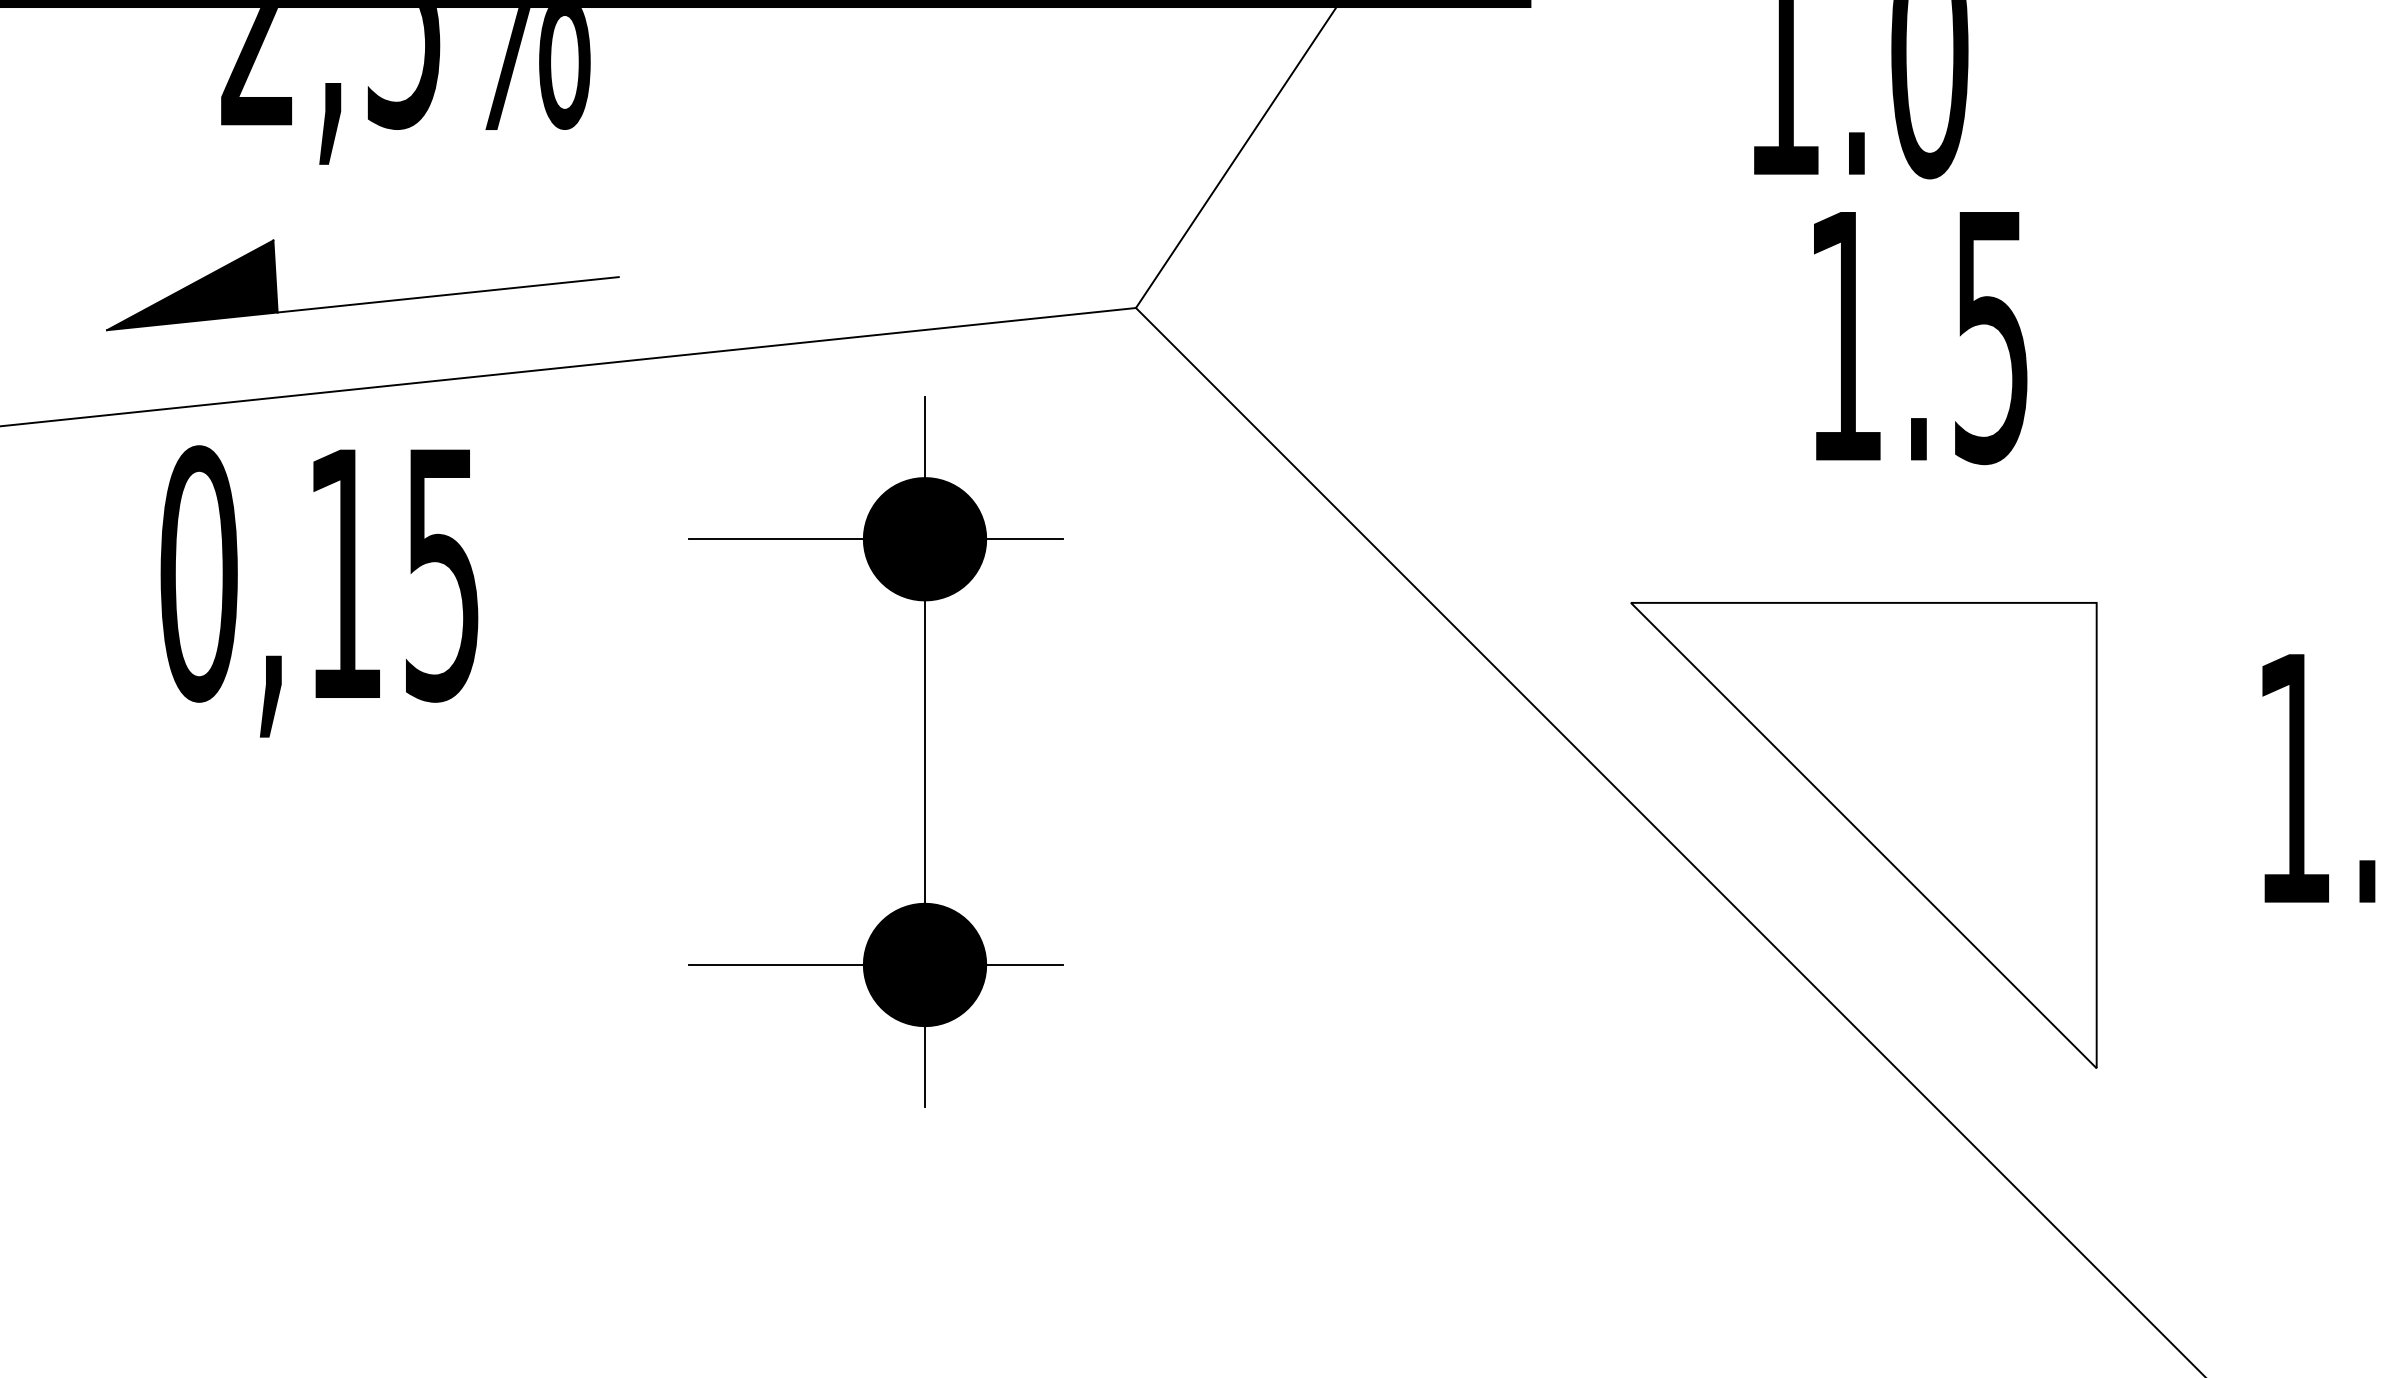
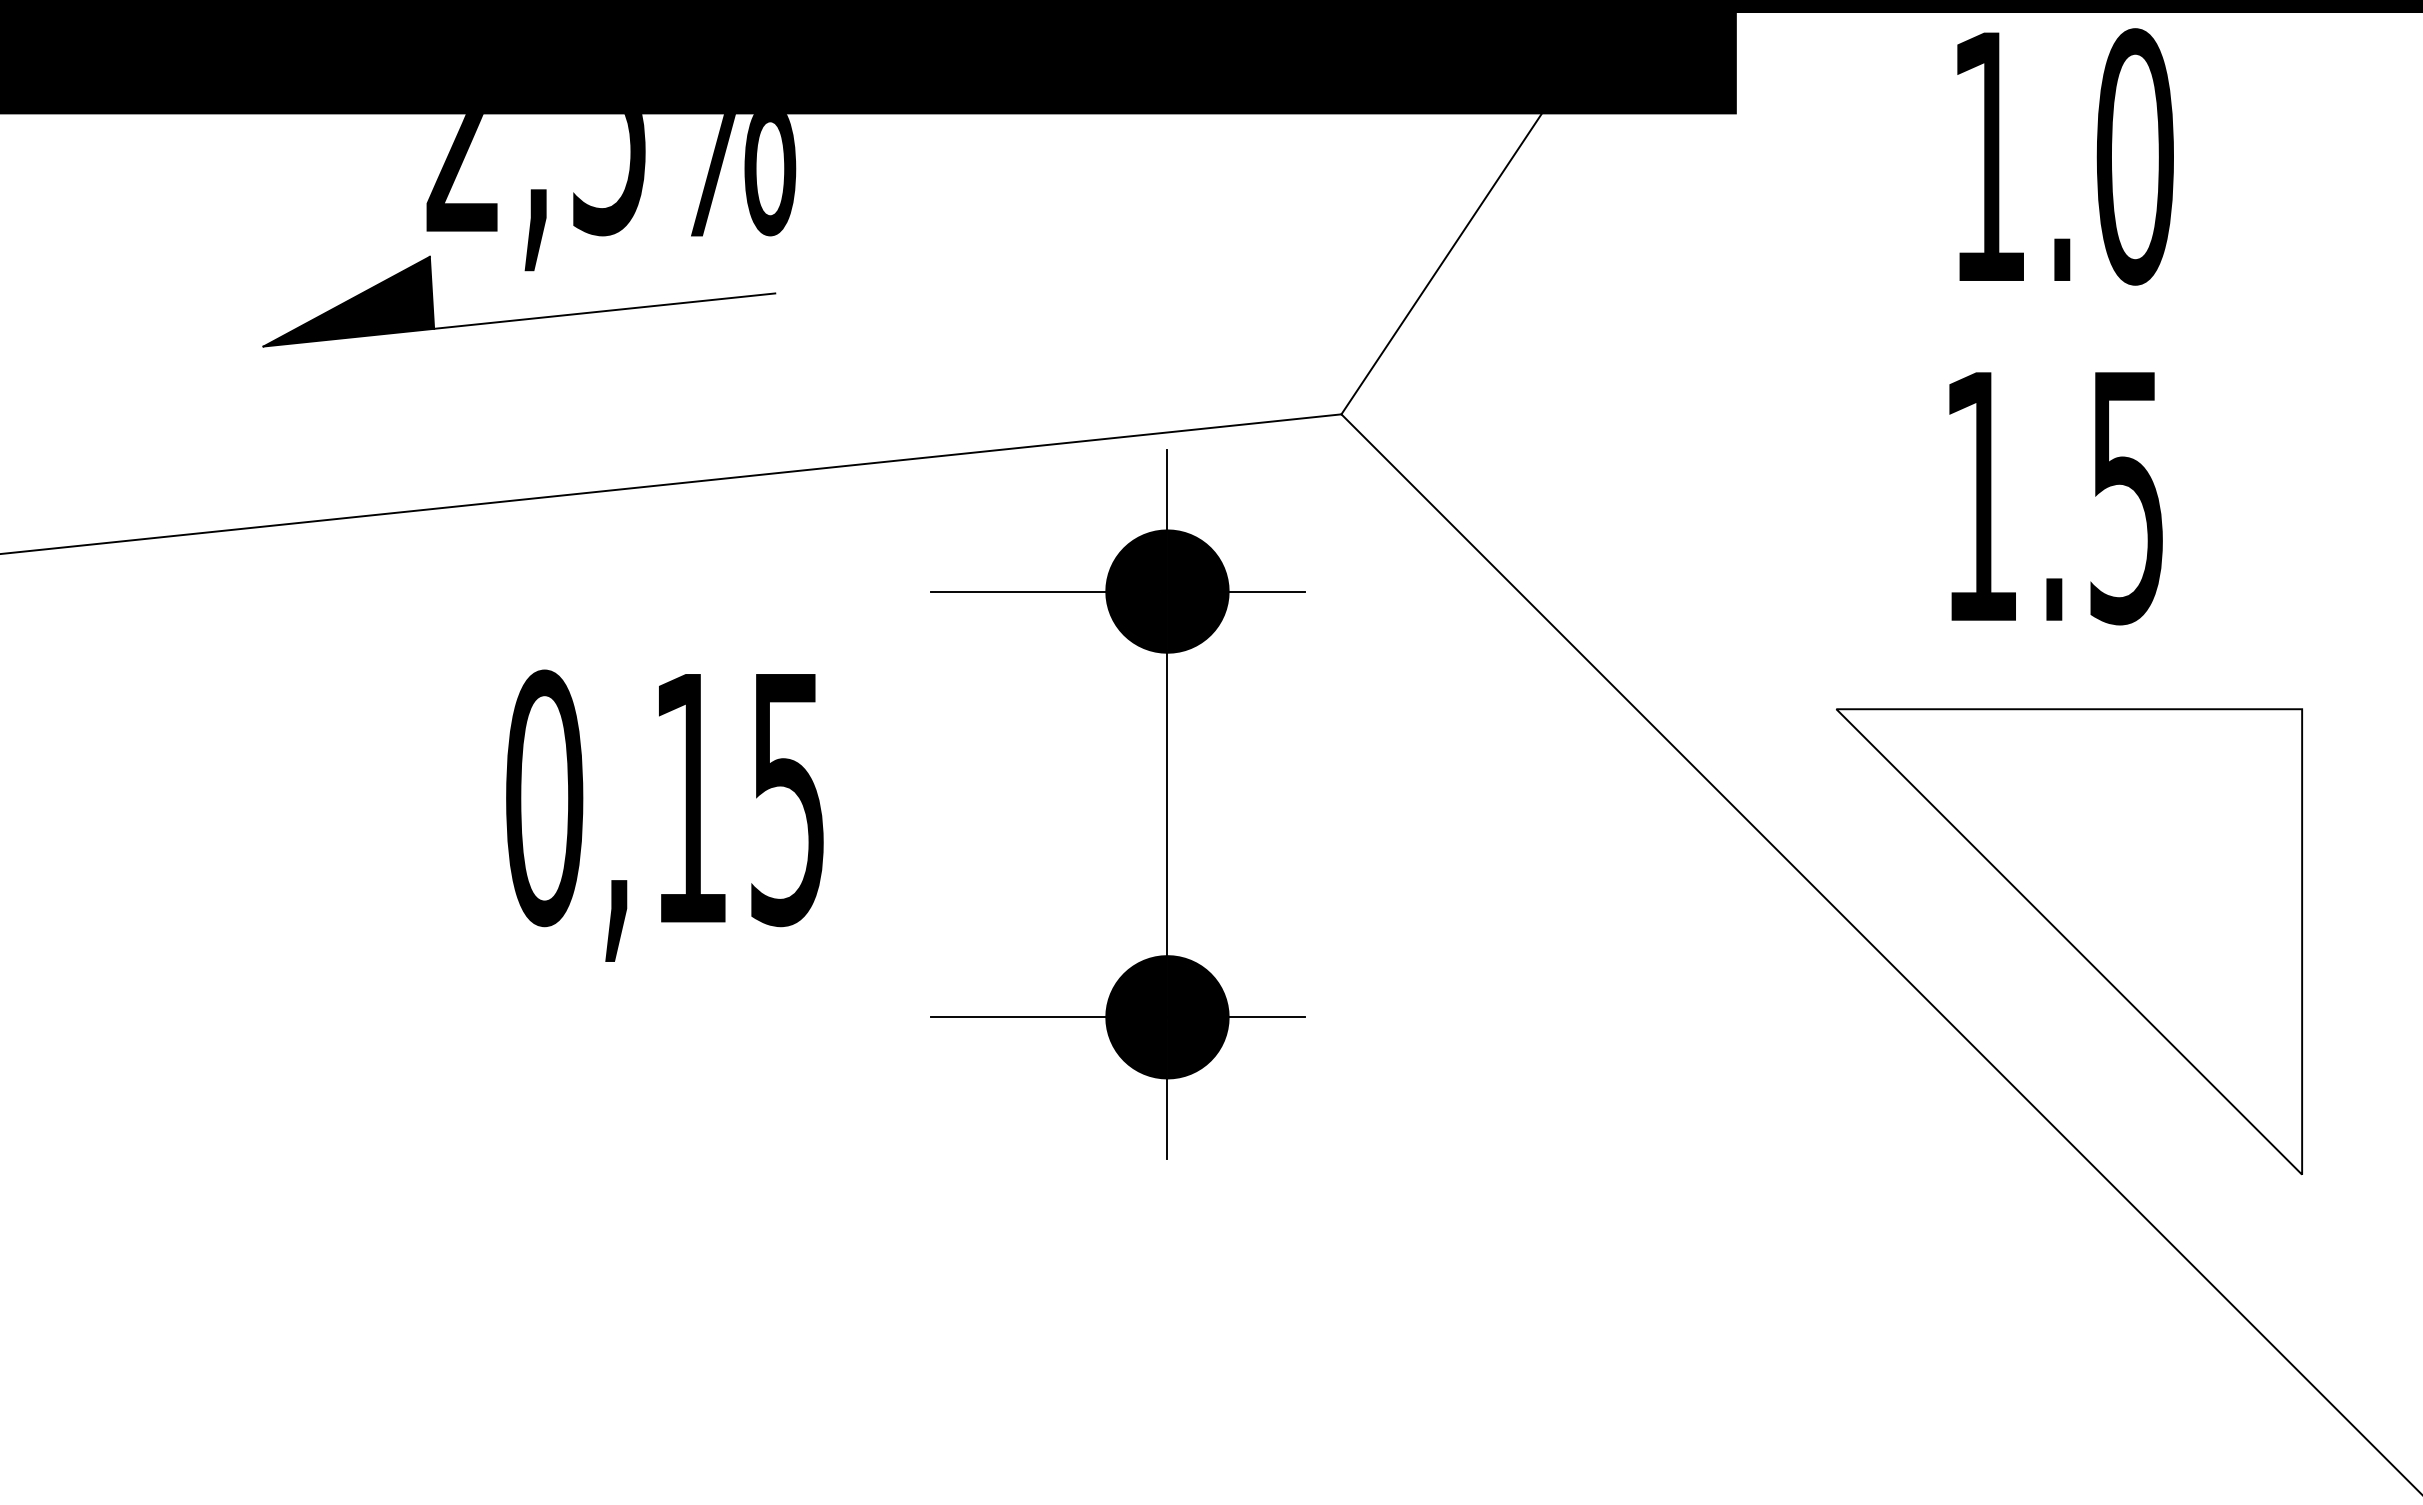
part: (365, 302) -> (521, 318), moved
text: (1920, 338) -> (2055, 498), moved
text: (319, 591) -> (664, 815), moved
part: (924, 752) -> (1166, 804), moved

